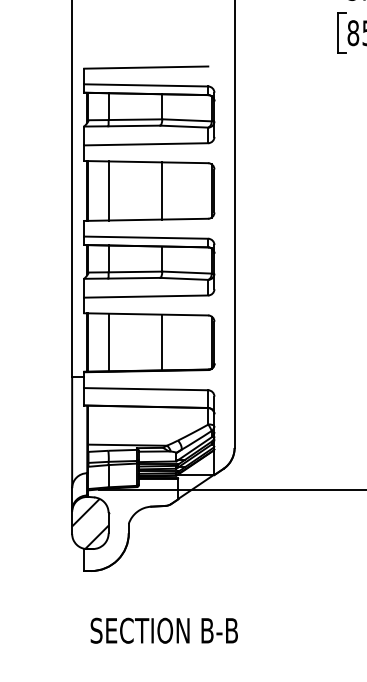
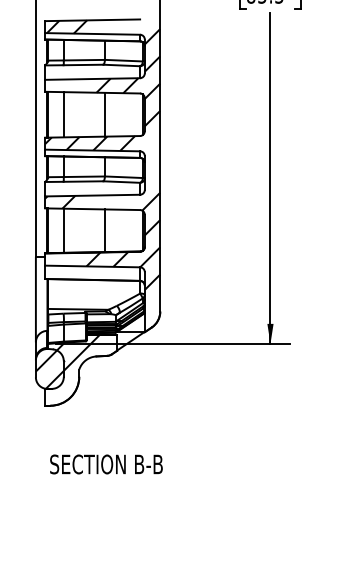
hatch: (159, 242) -> (102, 154), added
hatch: (119, 513) -> (72, 361), added
text: (164, 630) -> (106, 464), moved

